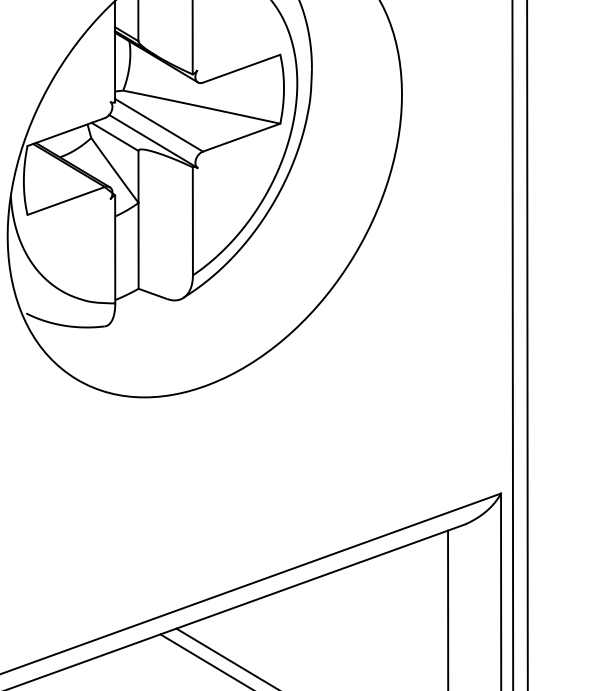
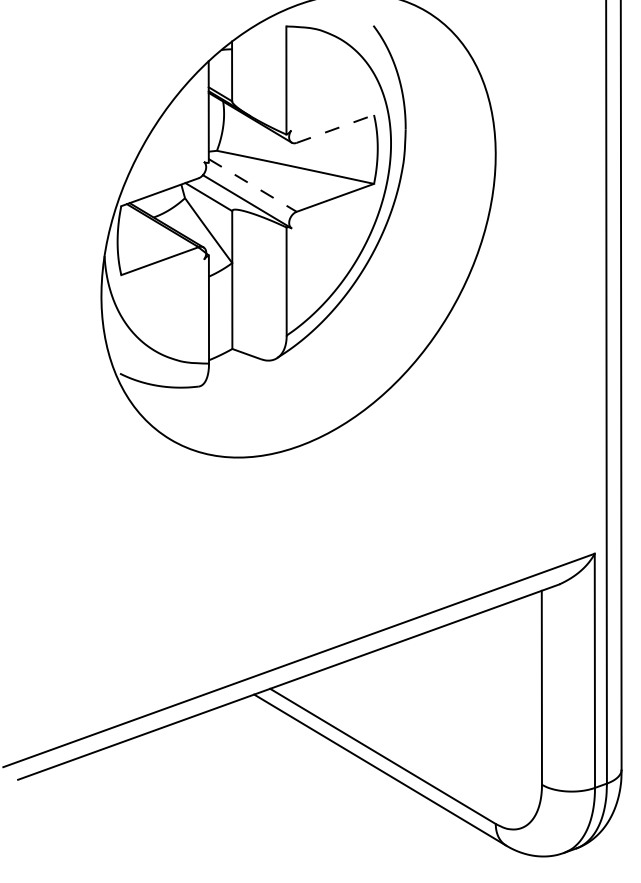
line: (241, 68) -> (335, 128), solid -> dashed
line: (159, 125) -> (253, 185), solid -> dashed

